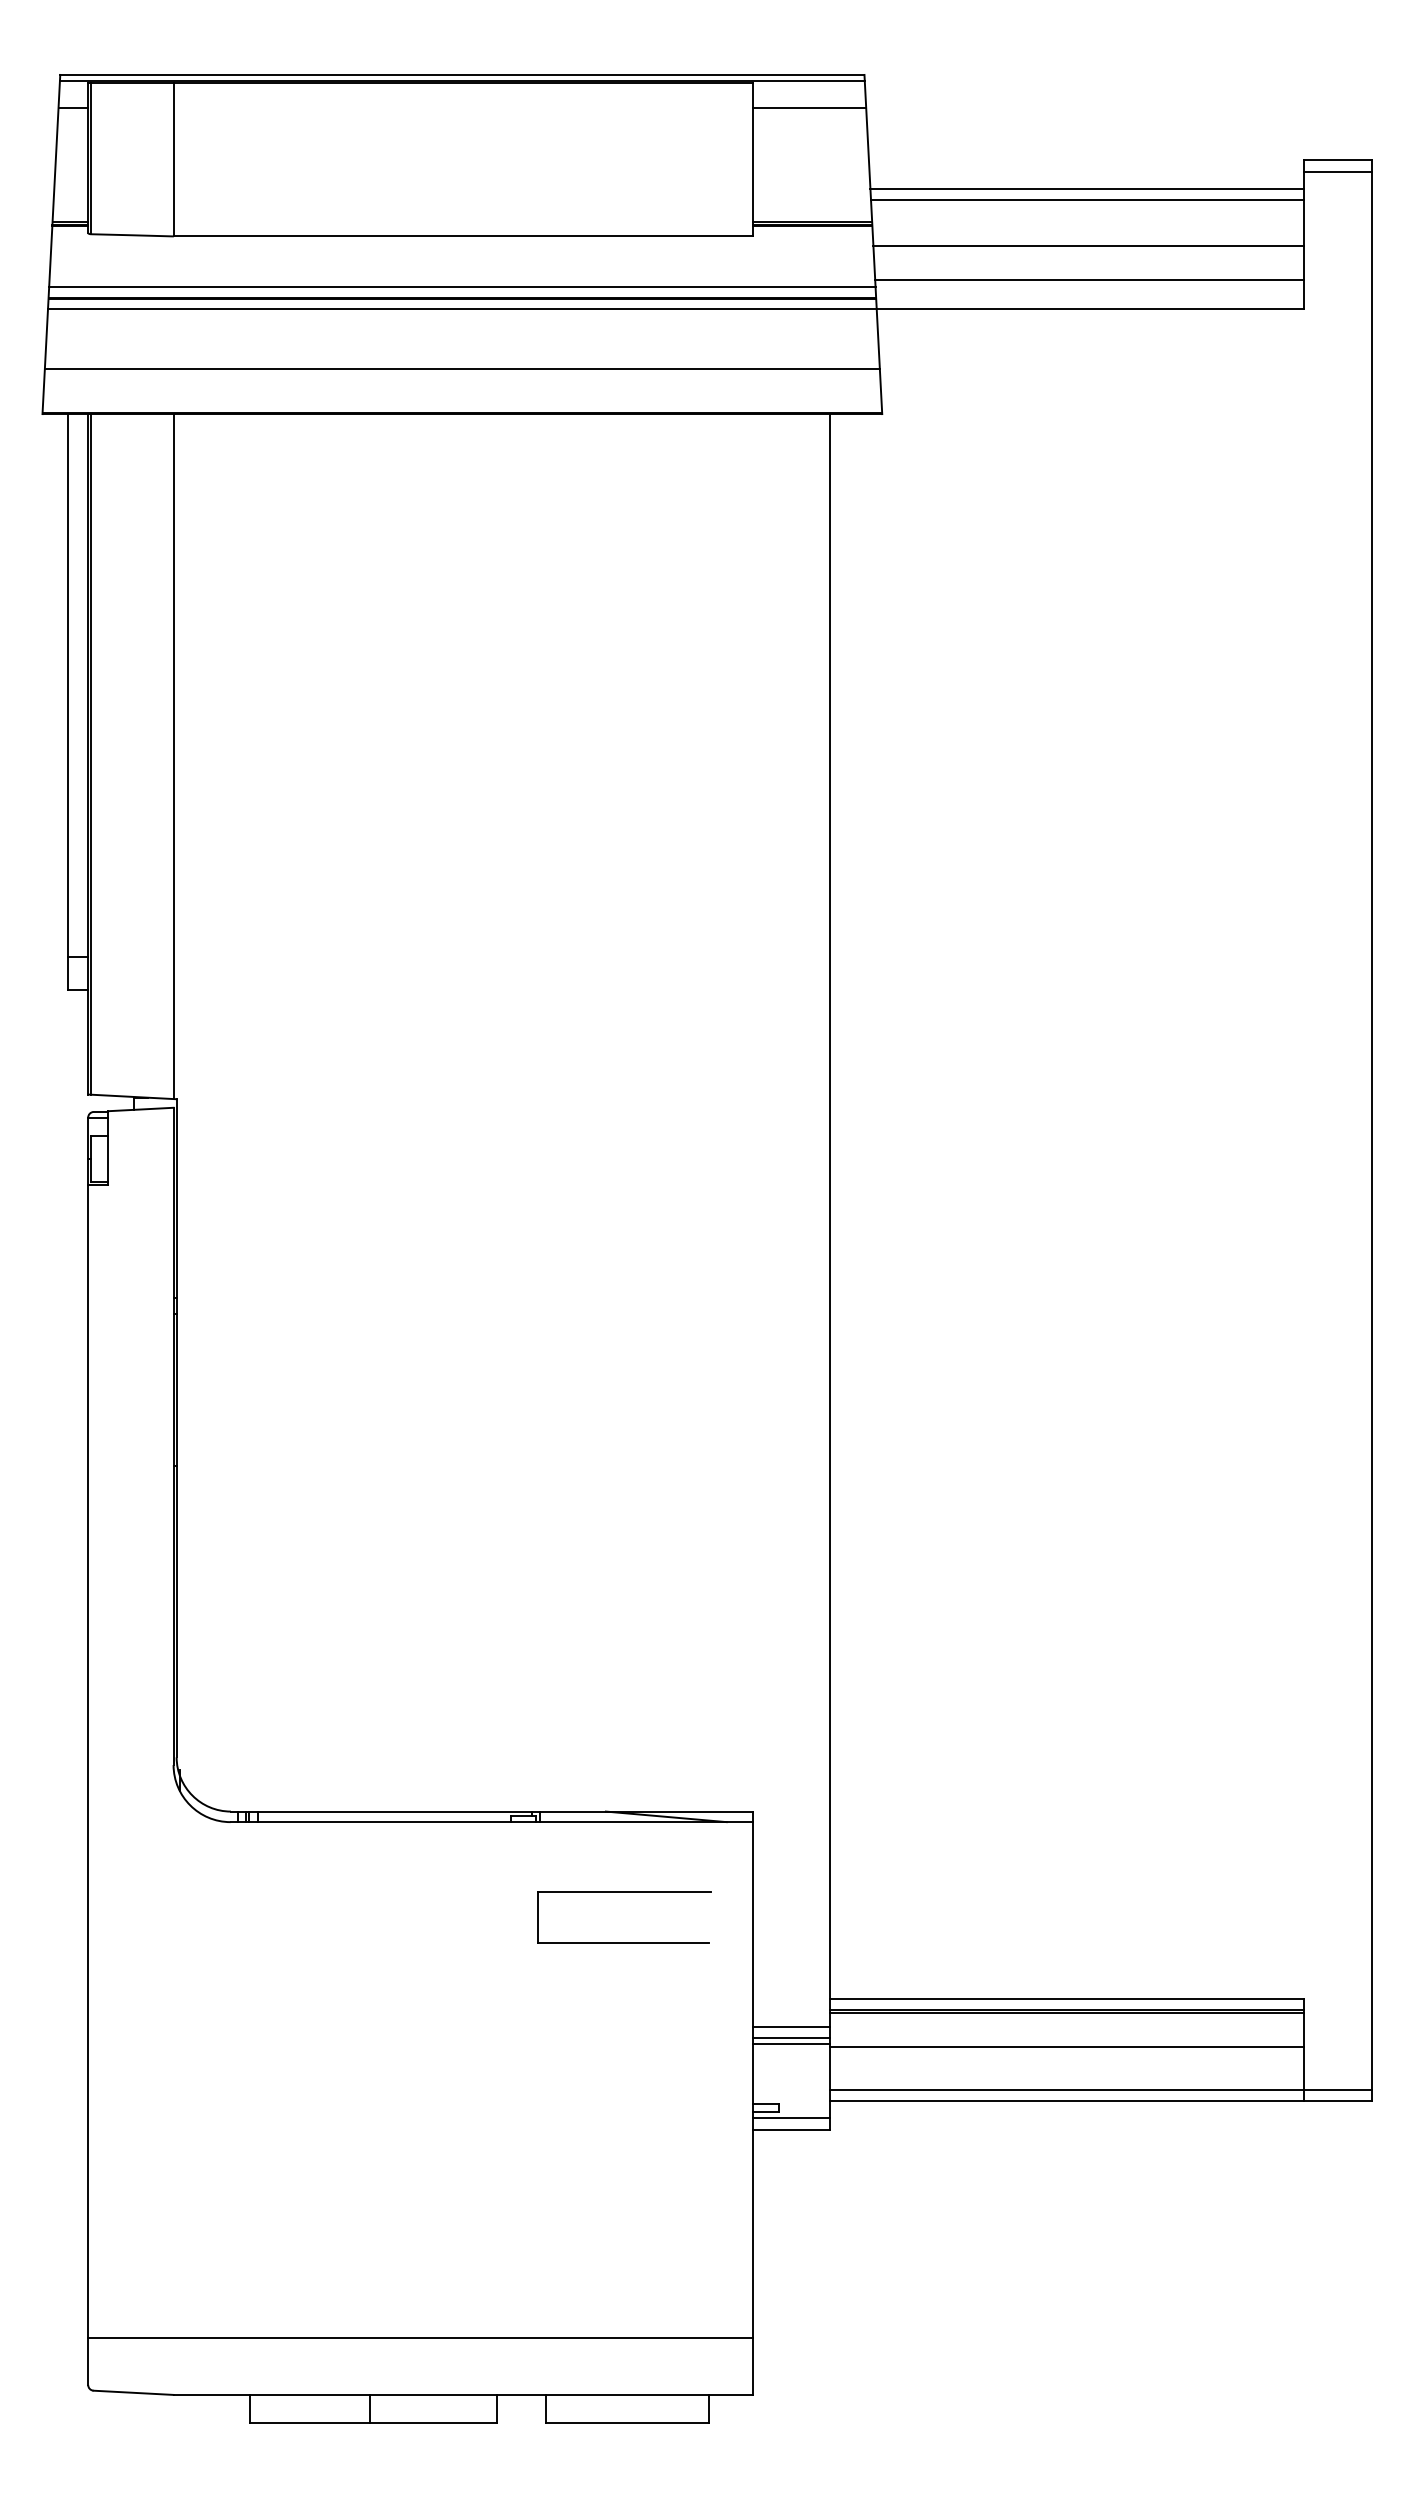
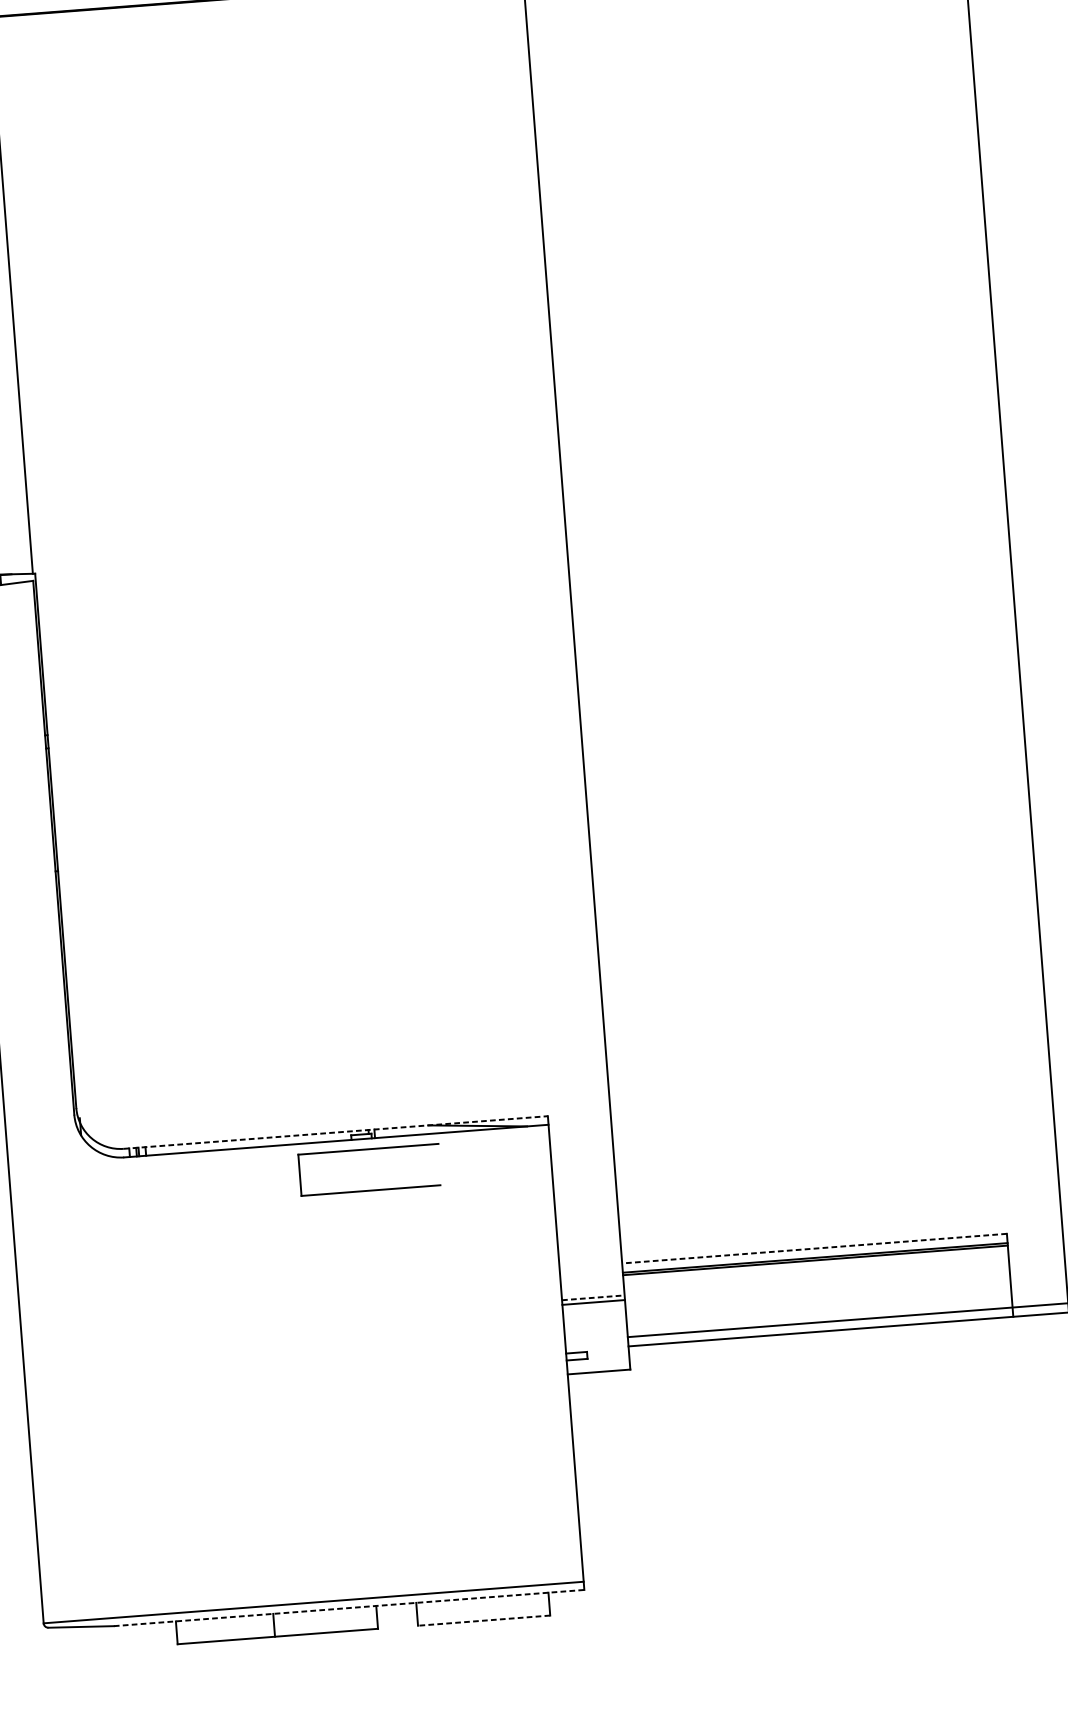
line: (492, 1811) -> (336, 1132), solid -> dashed
part: (624, 1892) -> (368, 1149), moved
line: (1067, 1998) -> (814, 1248), solid -> dashed
line: (791, 2026) -> (592, 1288), removed
line: (791, 2038) -> (593, 1298), solid -> dashed
line: (1066, 2047) -> (817, 1288), removed
line: (791, 2118) -> (598, 1363), removed
line: (420, 2337) -> (313, 1602), moved
line: (463, 2394) -> (349, 1607), solid -> dashed
line: (627, 2423) -> (484, 1621), solid -> dashed

